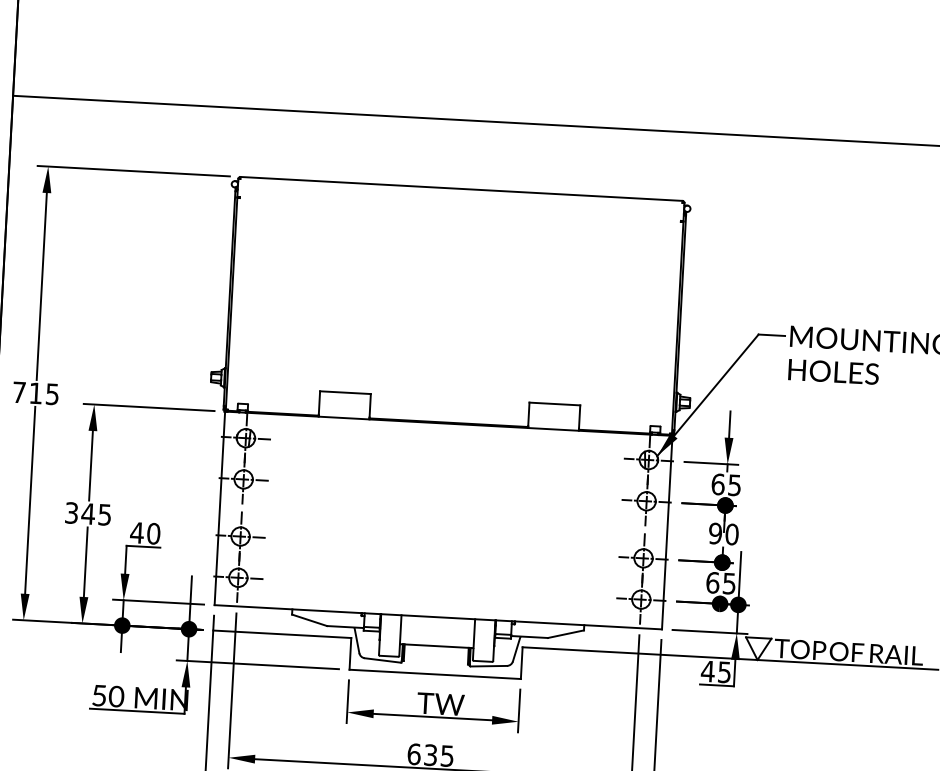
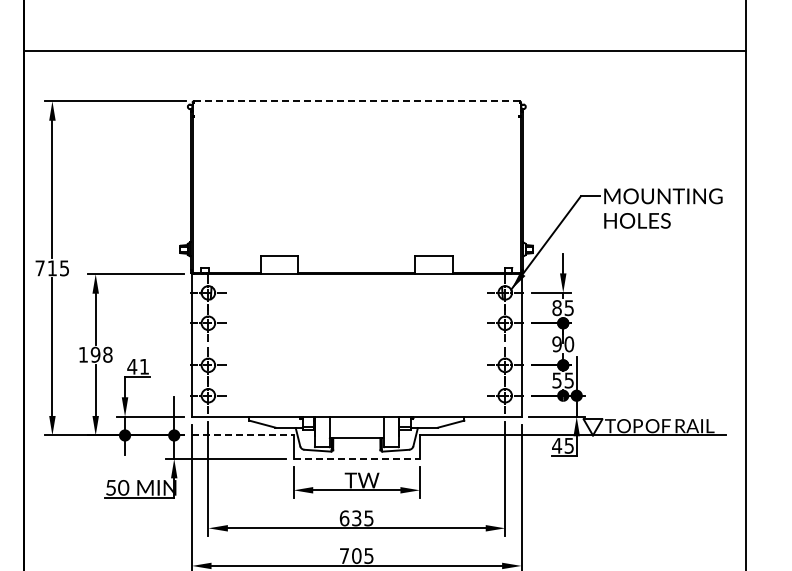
line: (461, 189) -> (356, 101), solid -> dashed
text: (717, 483) -> (556, 307), 65 -> 85
text: (88, 513) -> (95, 354), 345 -> 198
text: (153, 533) -> (144, 366), 40 -> 41
text: (712, 582) -> (556, 380), 65 -> 55
line: (281, 634) -> (242, 435), solid -> dashed
line: (436, 673) -> (357, 458), solid -> dashed

